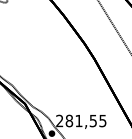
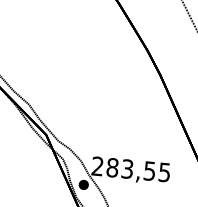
text: (78, 120) -> (126, 168), 281,55 -> 283,55

